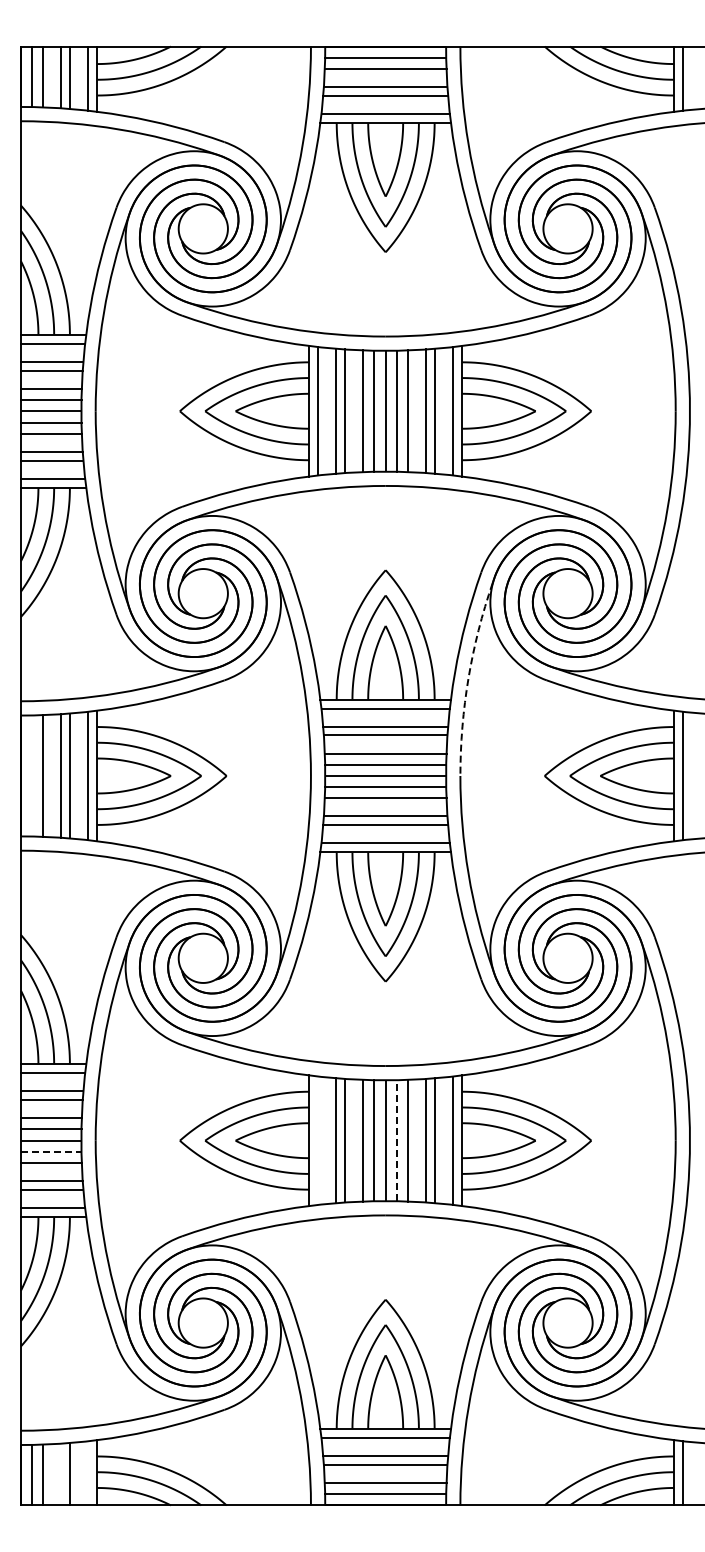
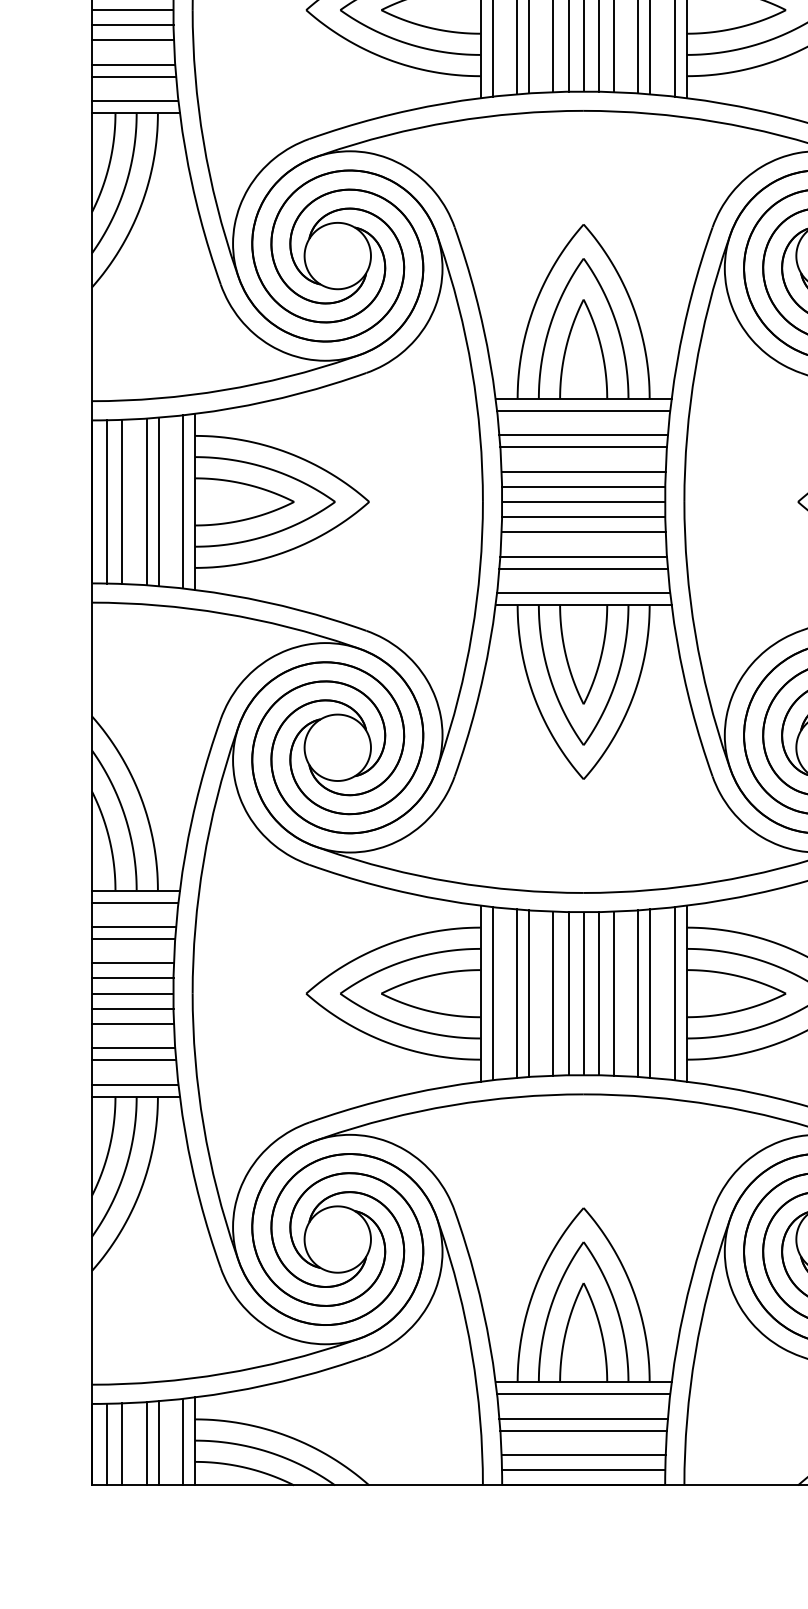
arc: (468, 678) -> (695, 370), dashed -> solid
line: (32, 775) -> (107, 501), added
line: (318, 1140) -> (493, 993), added
line: (396, 1140) -> (598, 993), dashed -> solid
line: (51, 1151) -> (133, 1008), dashed -> solid
line: (88, 1473) -> (182, 1442), added
line: (61, 1474) -> (146, 1443), added

